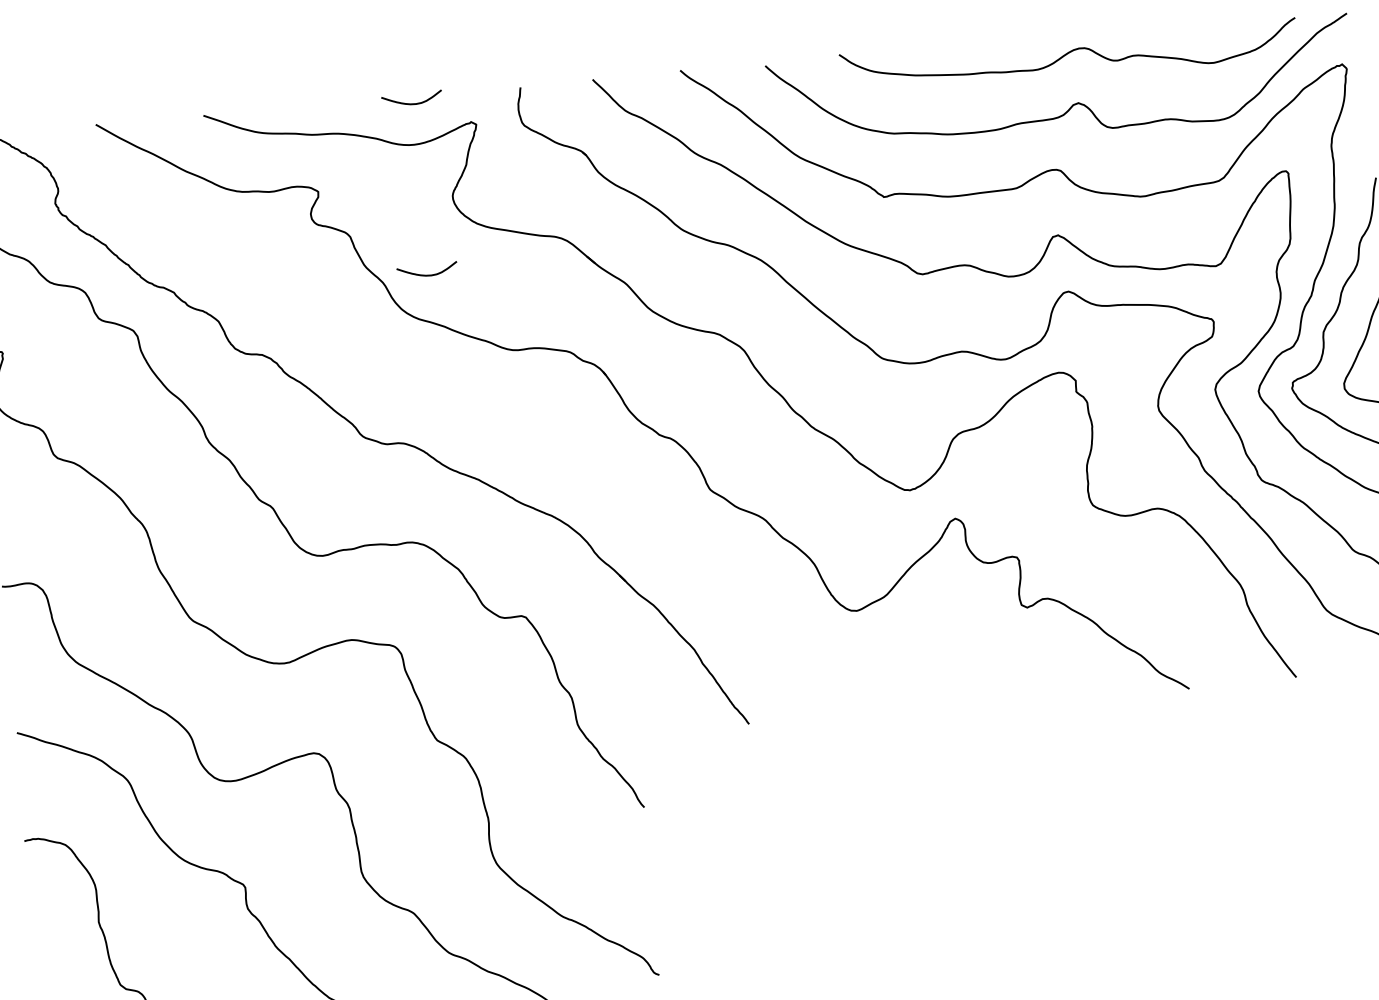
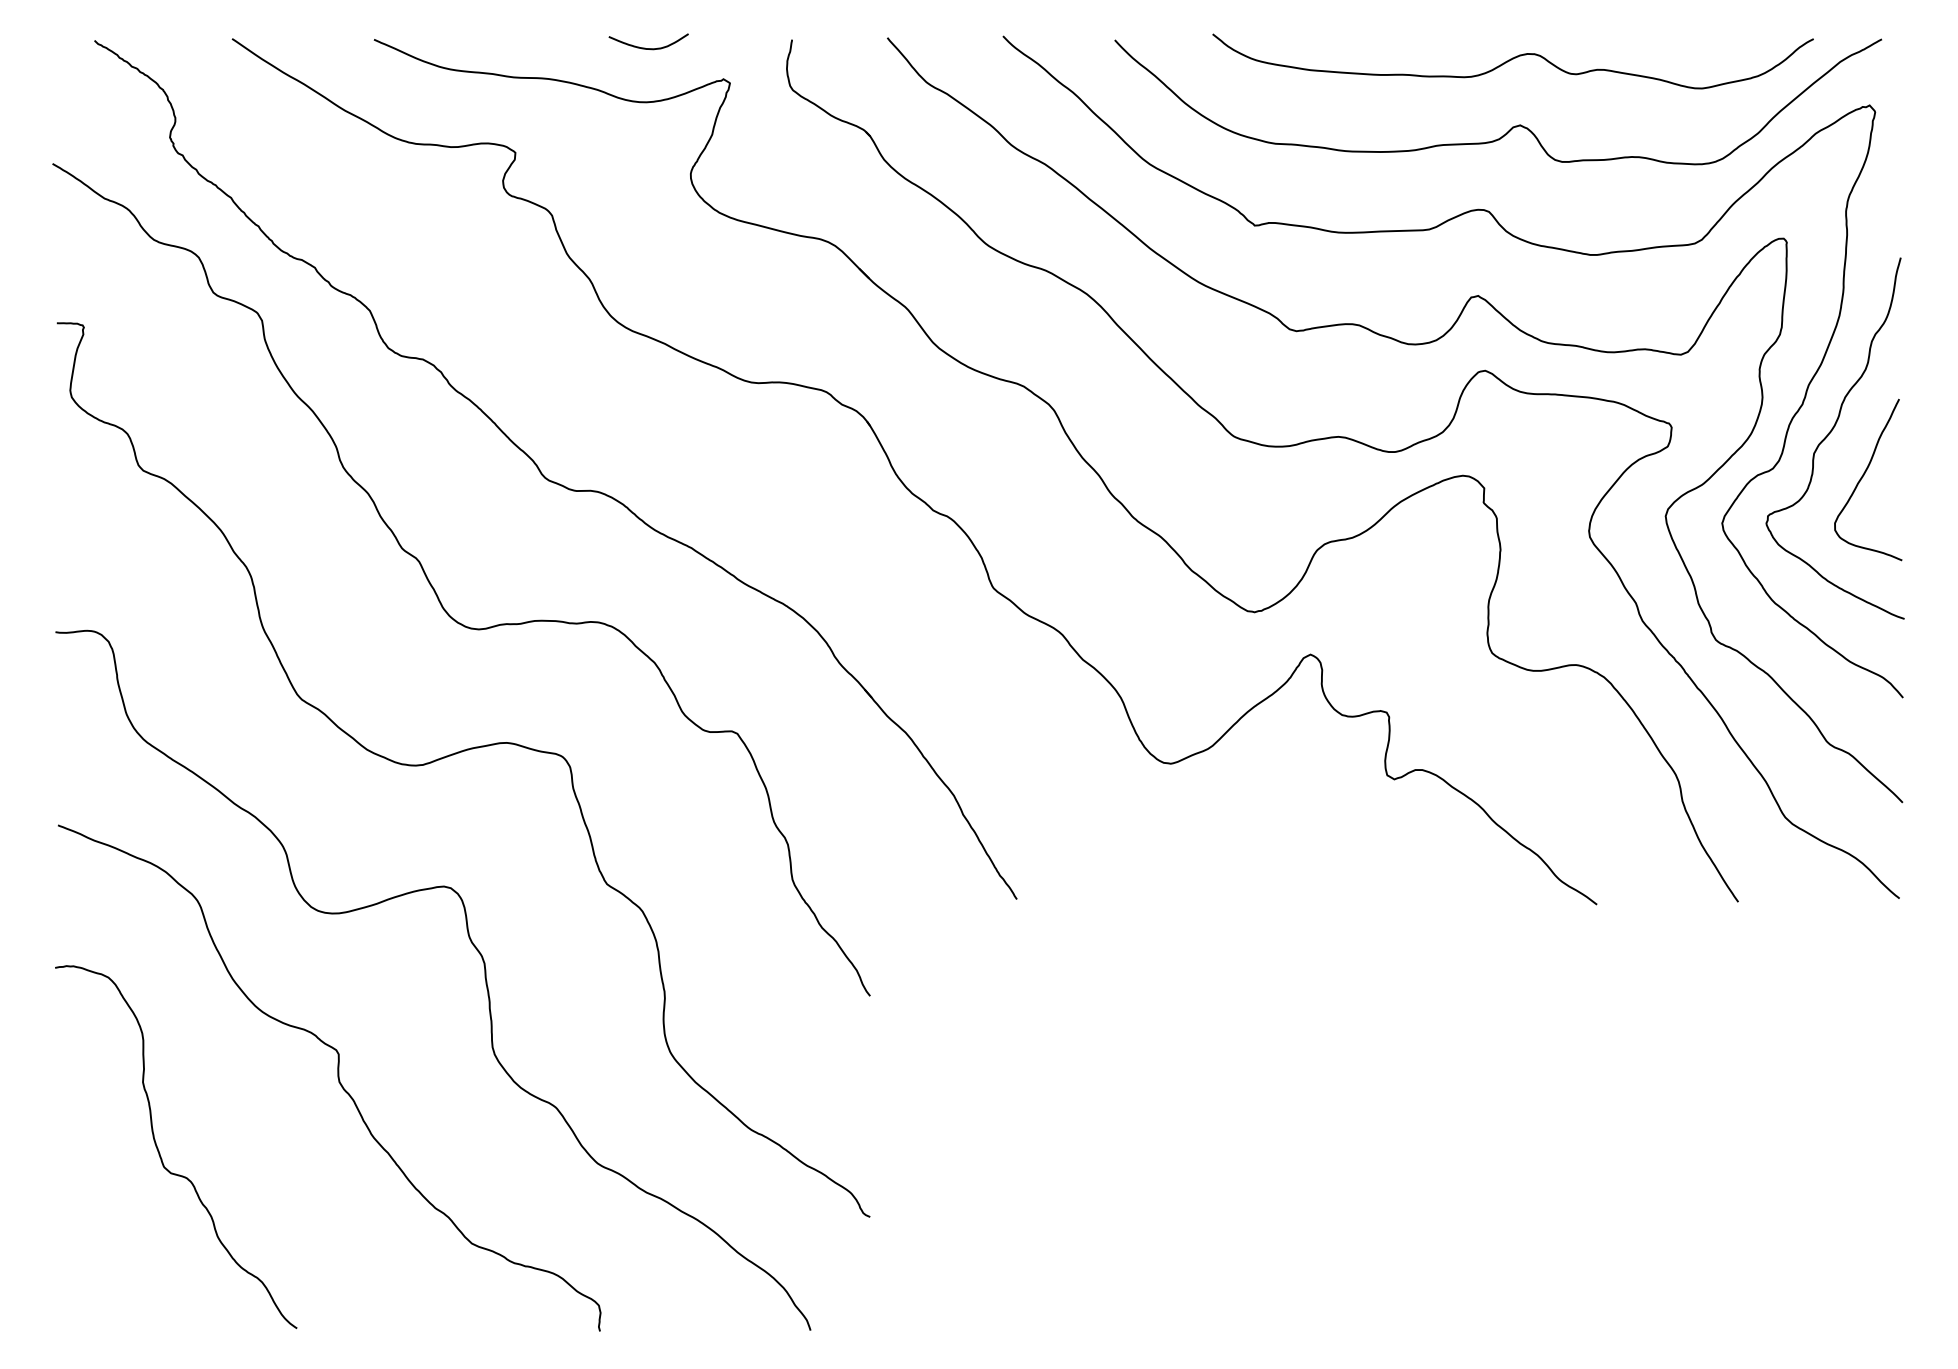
curve: (425, 274) -> (645, 273), removed

